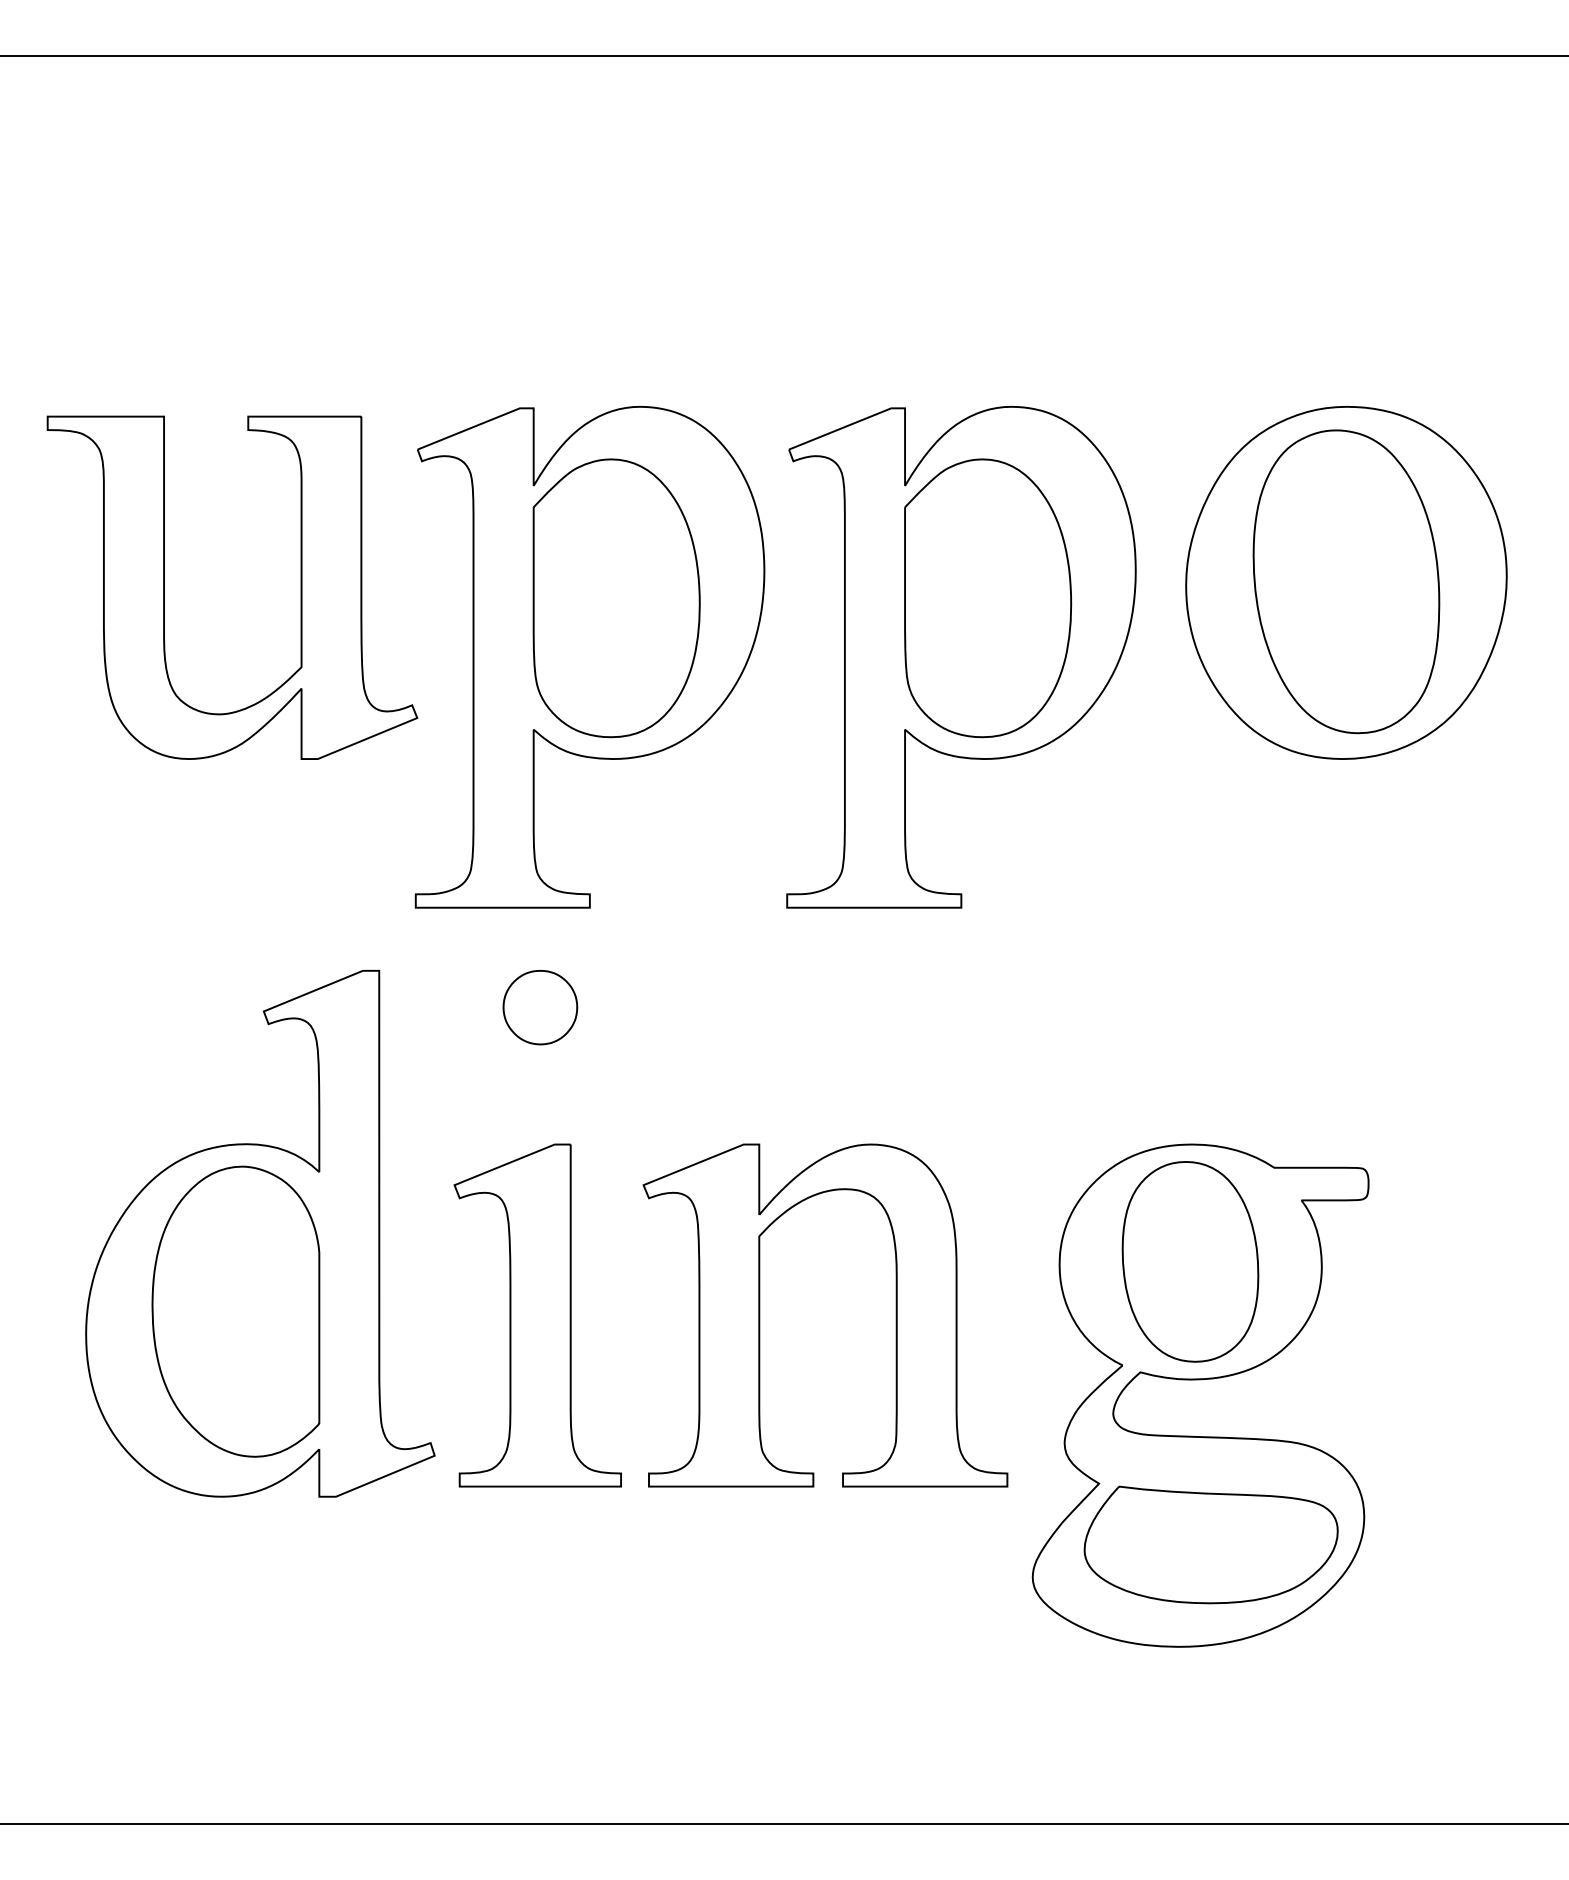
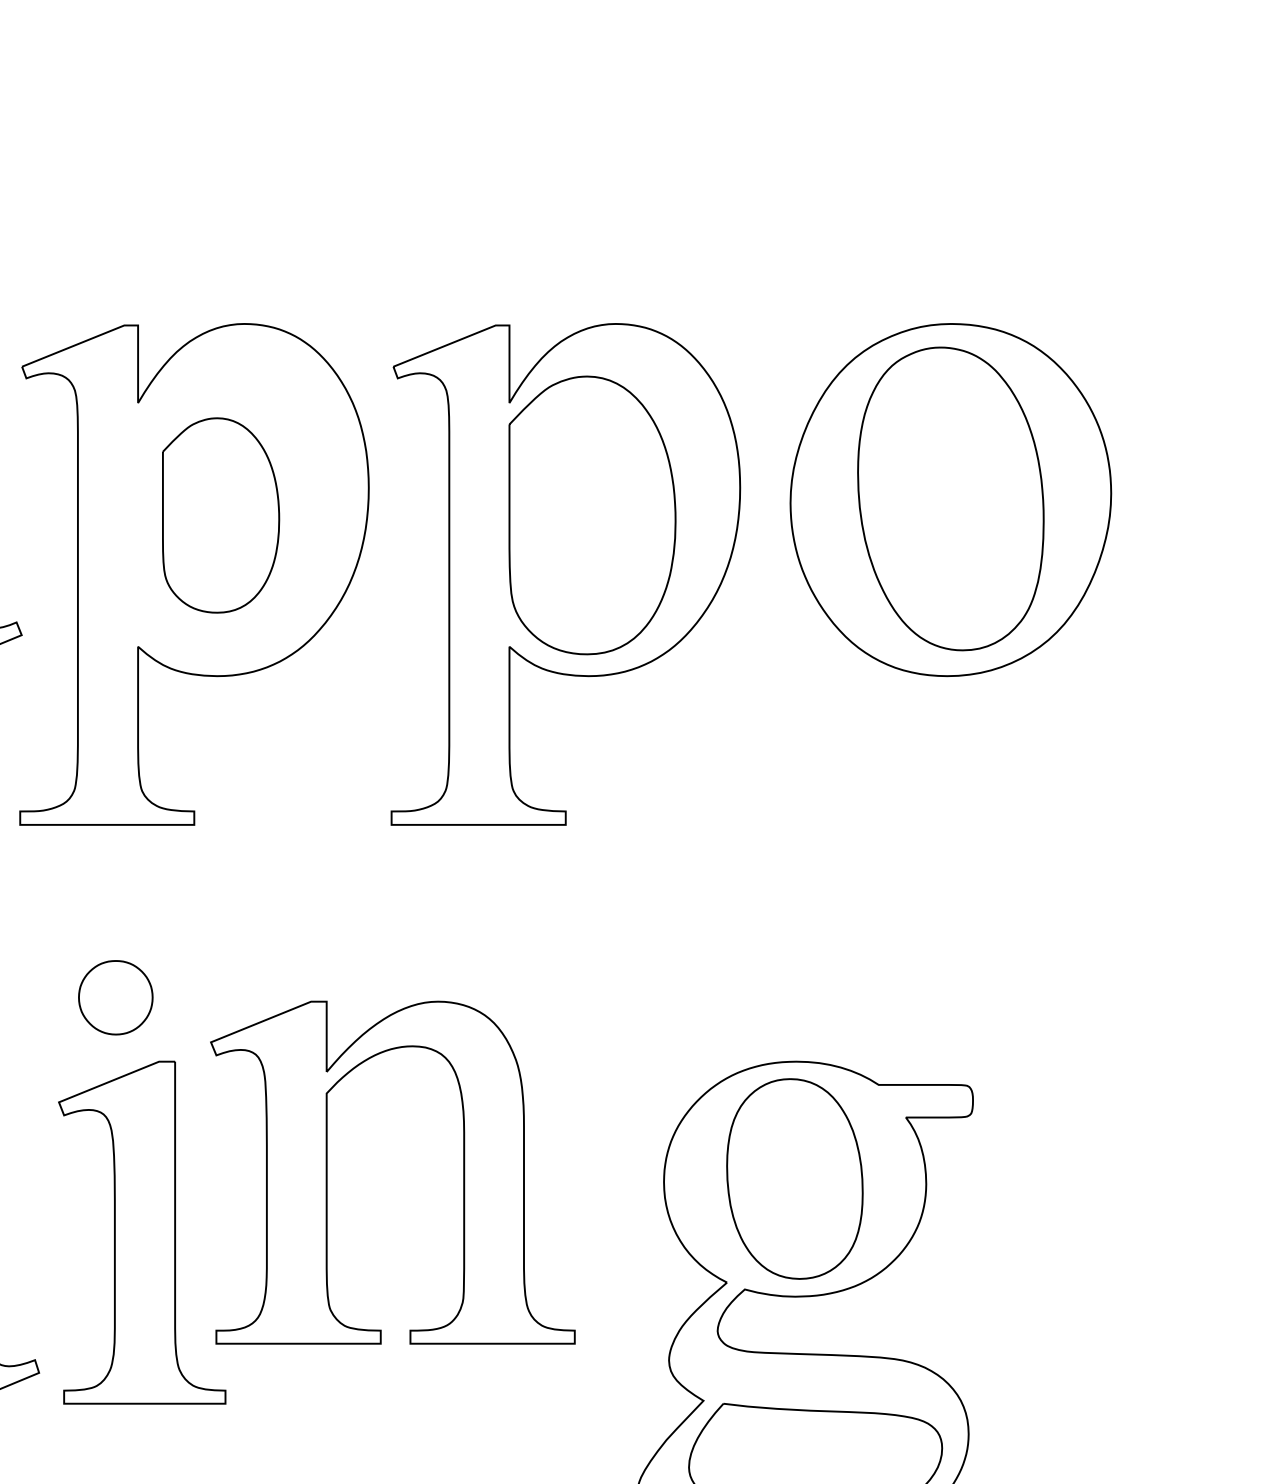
part: (616, 598) -> (220, 515), size x0.7
part: (540, 1007) -> (115, 997), moved
part: (760, 1315) -> (327, 1172), moved

